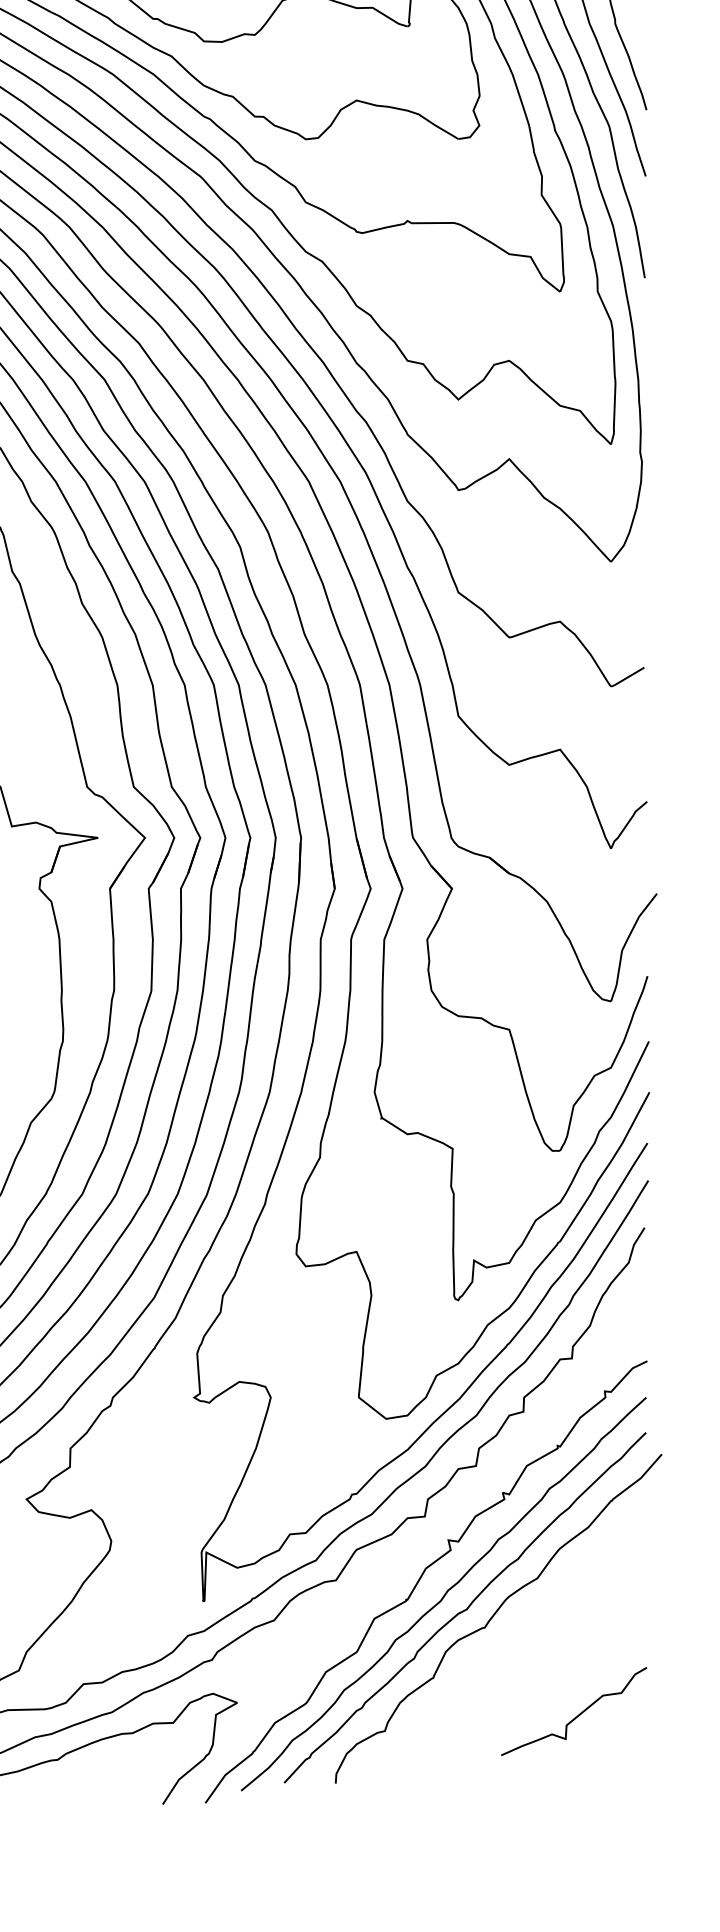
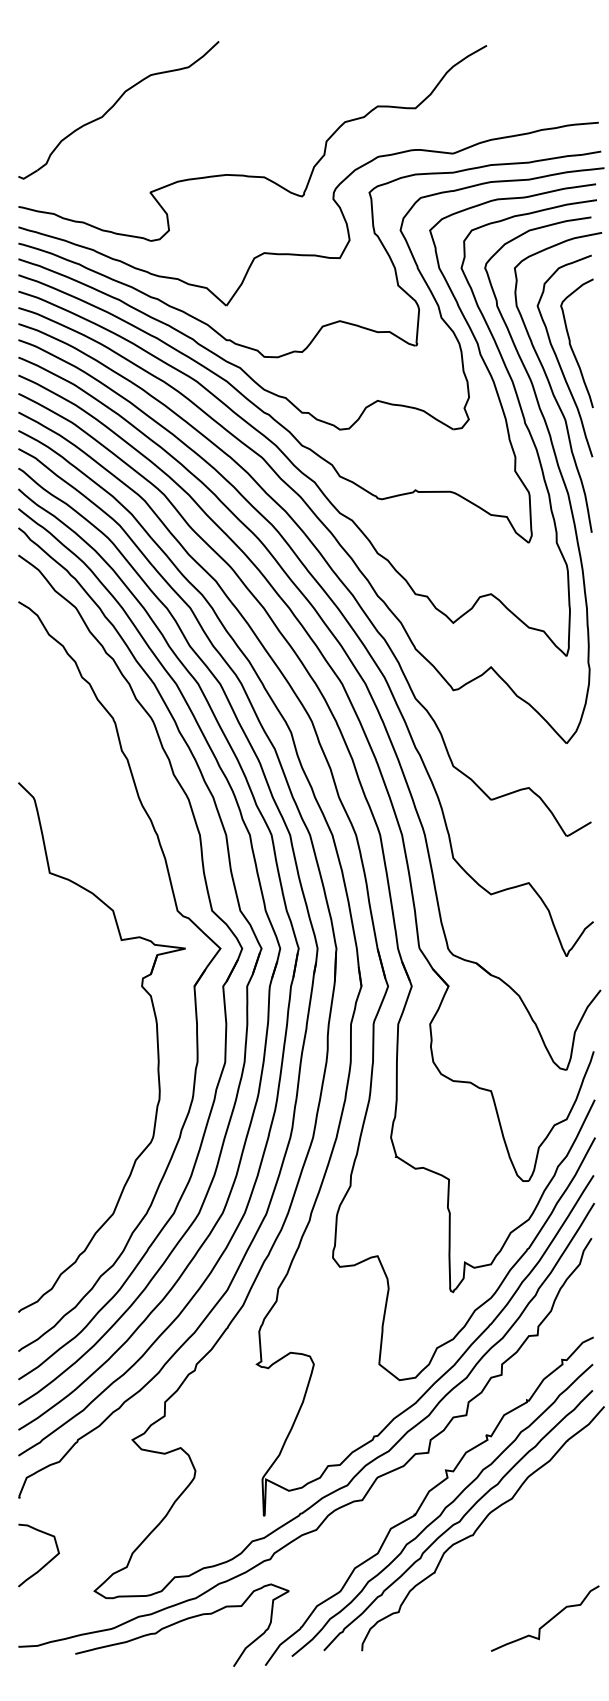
curve: (578, 1714) -> (548, 1620), moved

